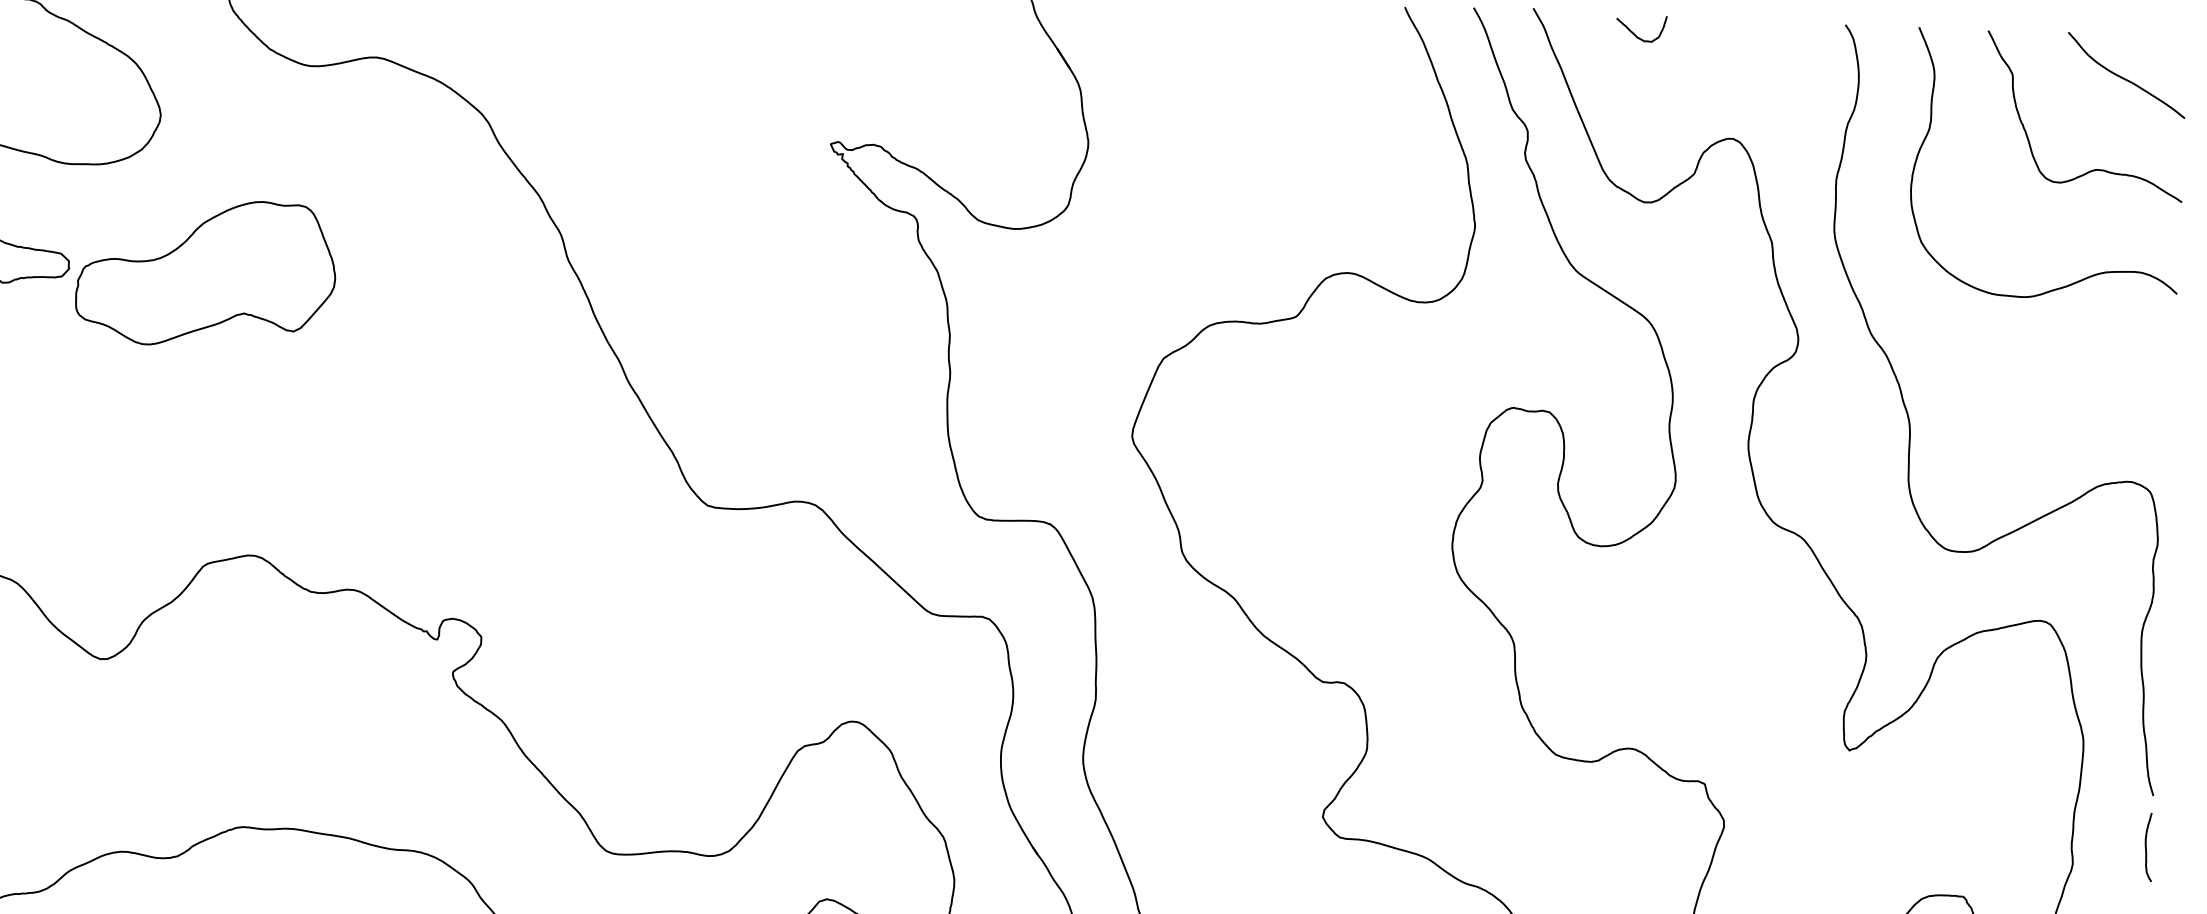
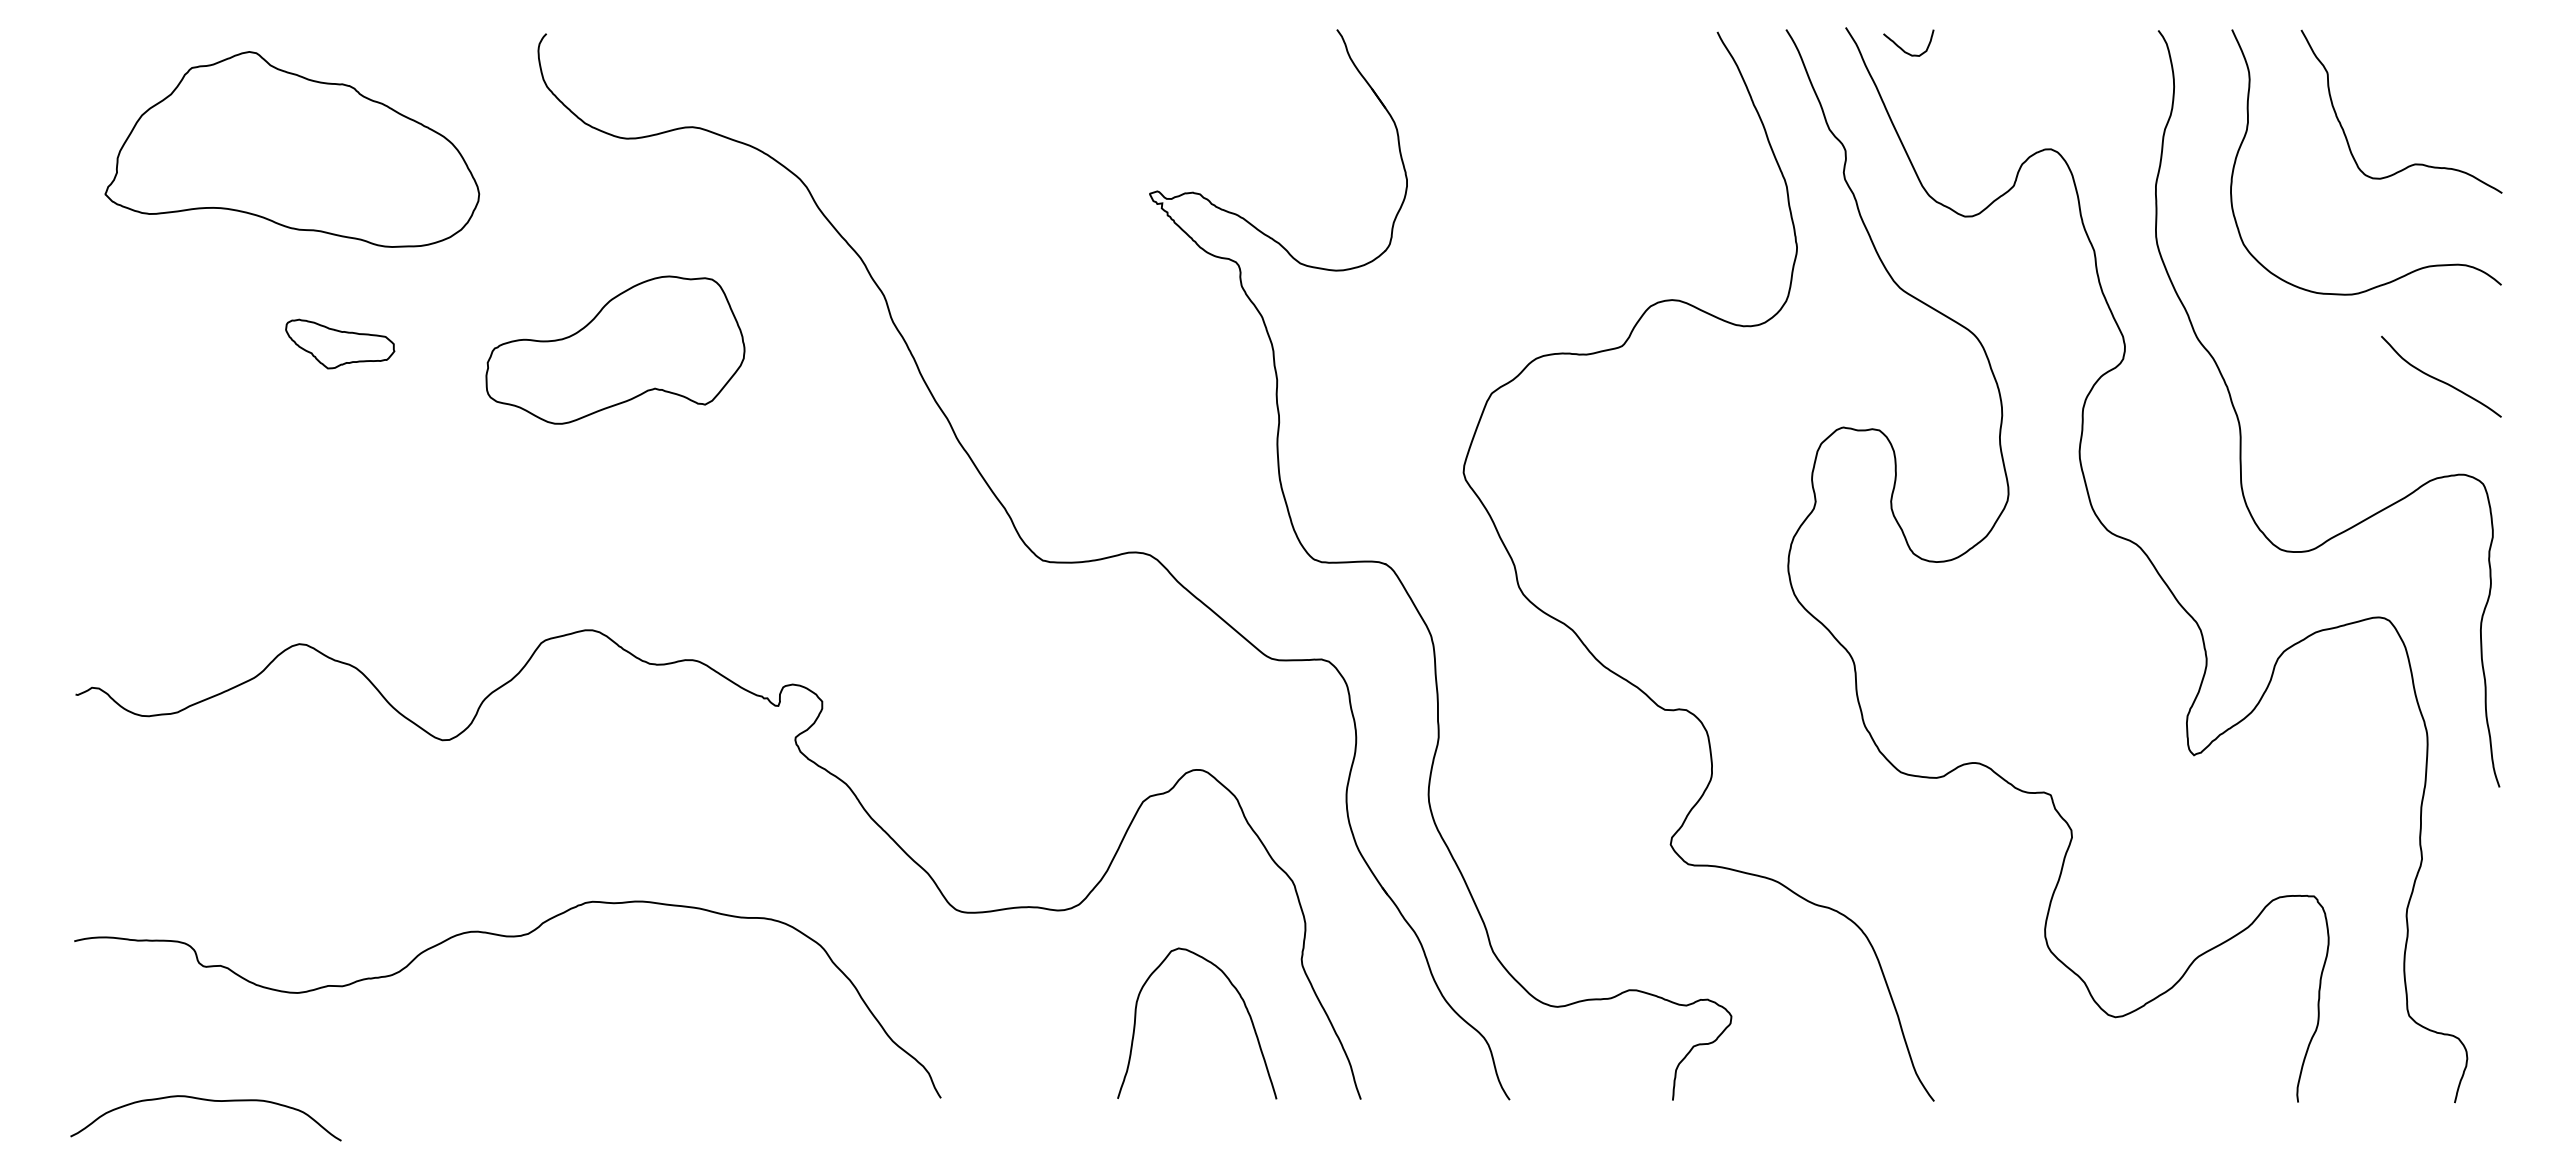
curve: (1635, 33) -> (1902, 48), moved
curve: (2125, 78) -> (2440, 379), moved
part: (206, 272) -> (615, 349), moved
curve: (2147, 846) -> (2495, 838), removed

